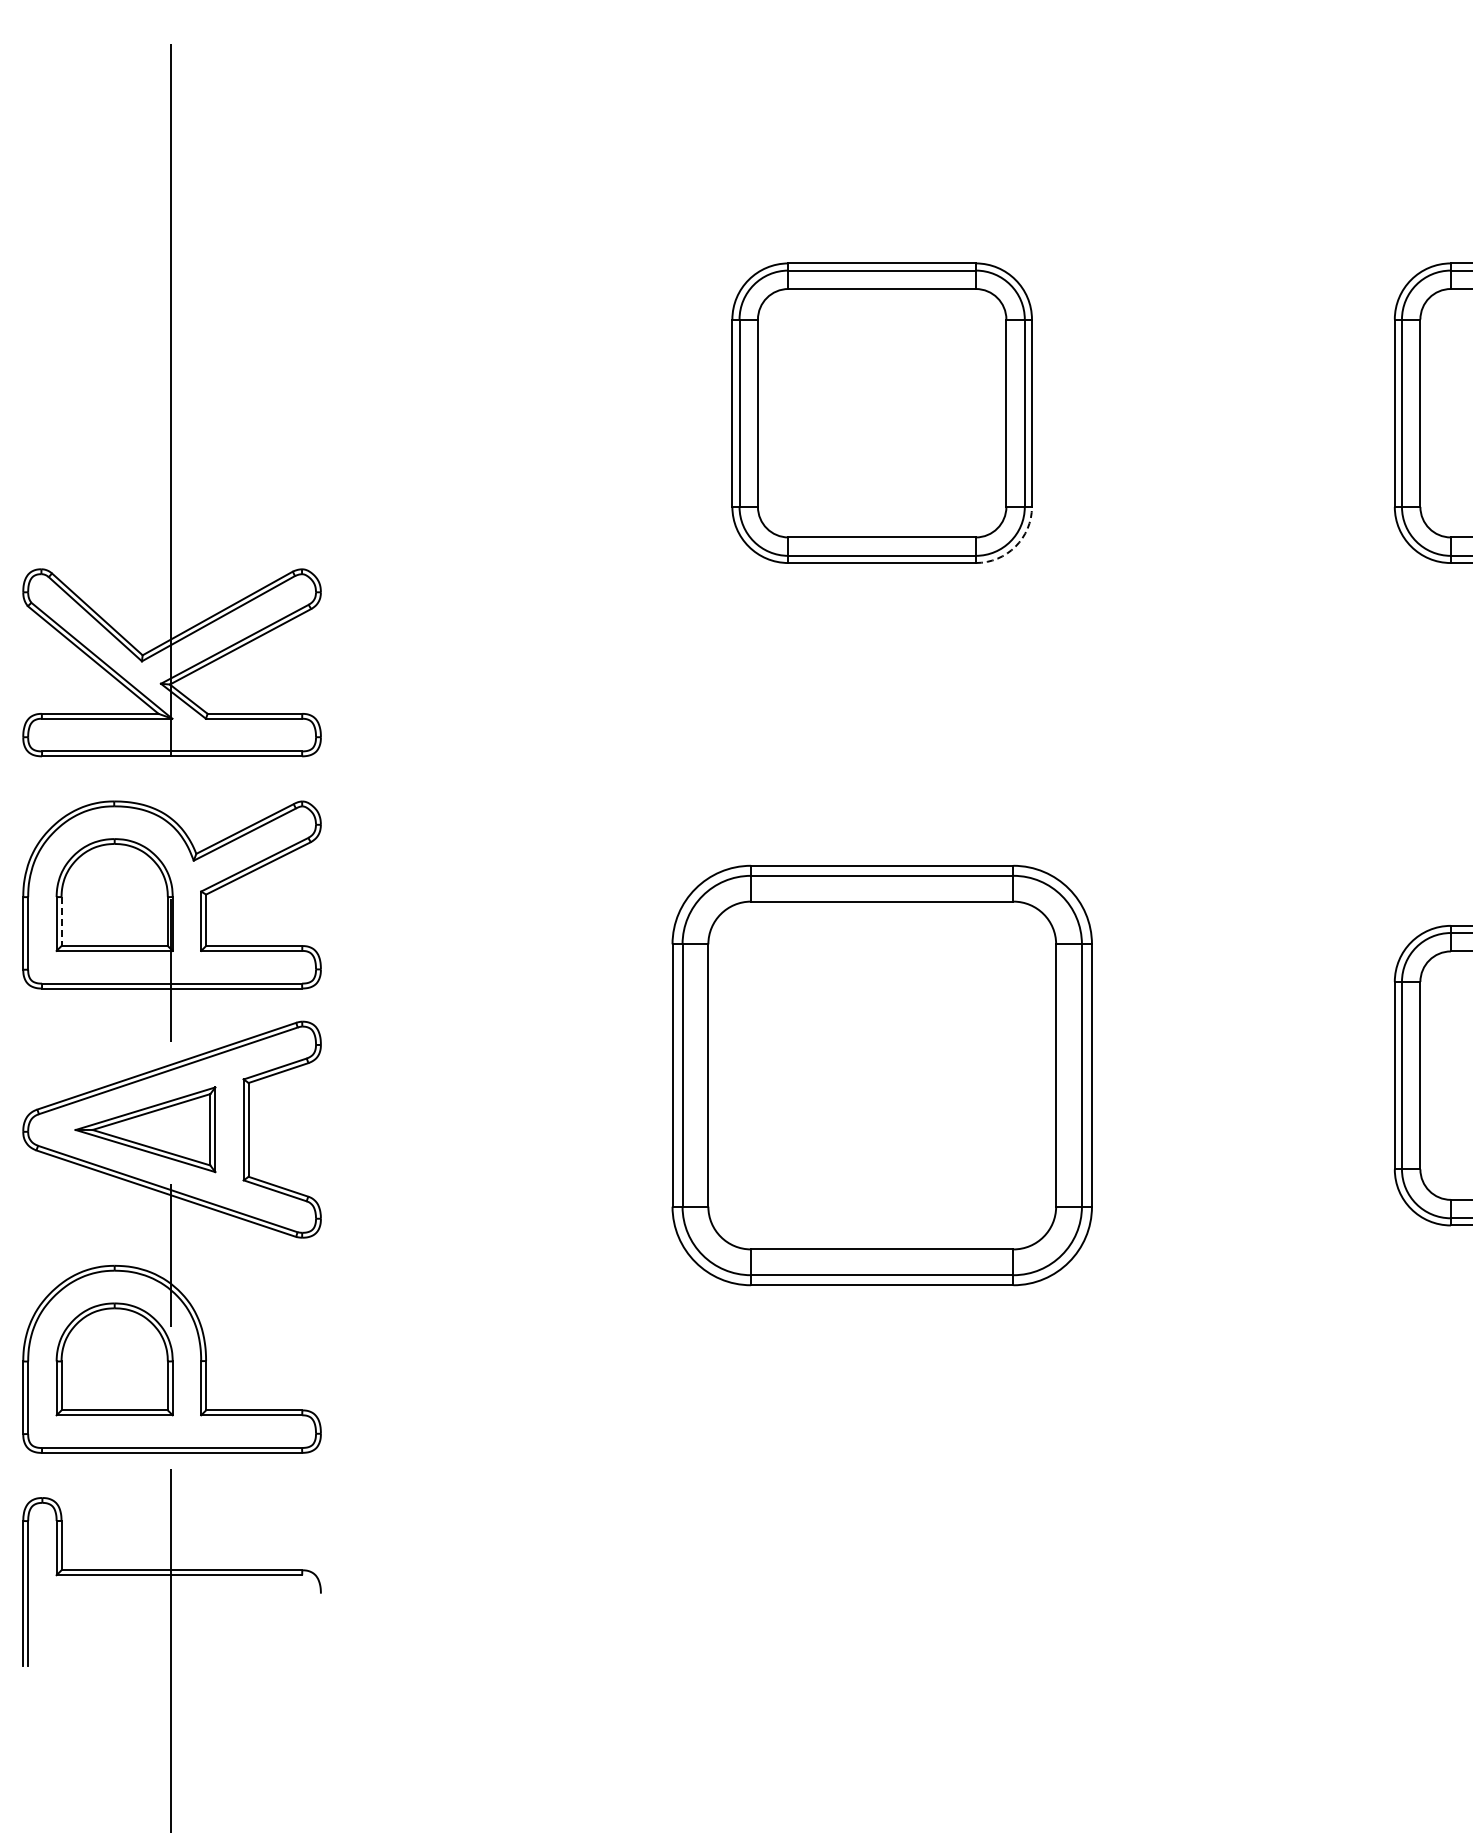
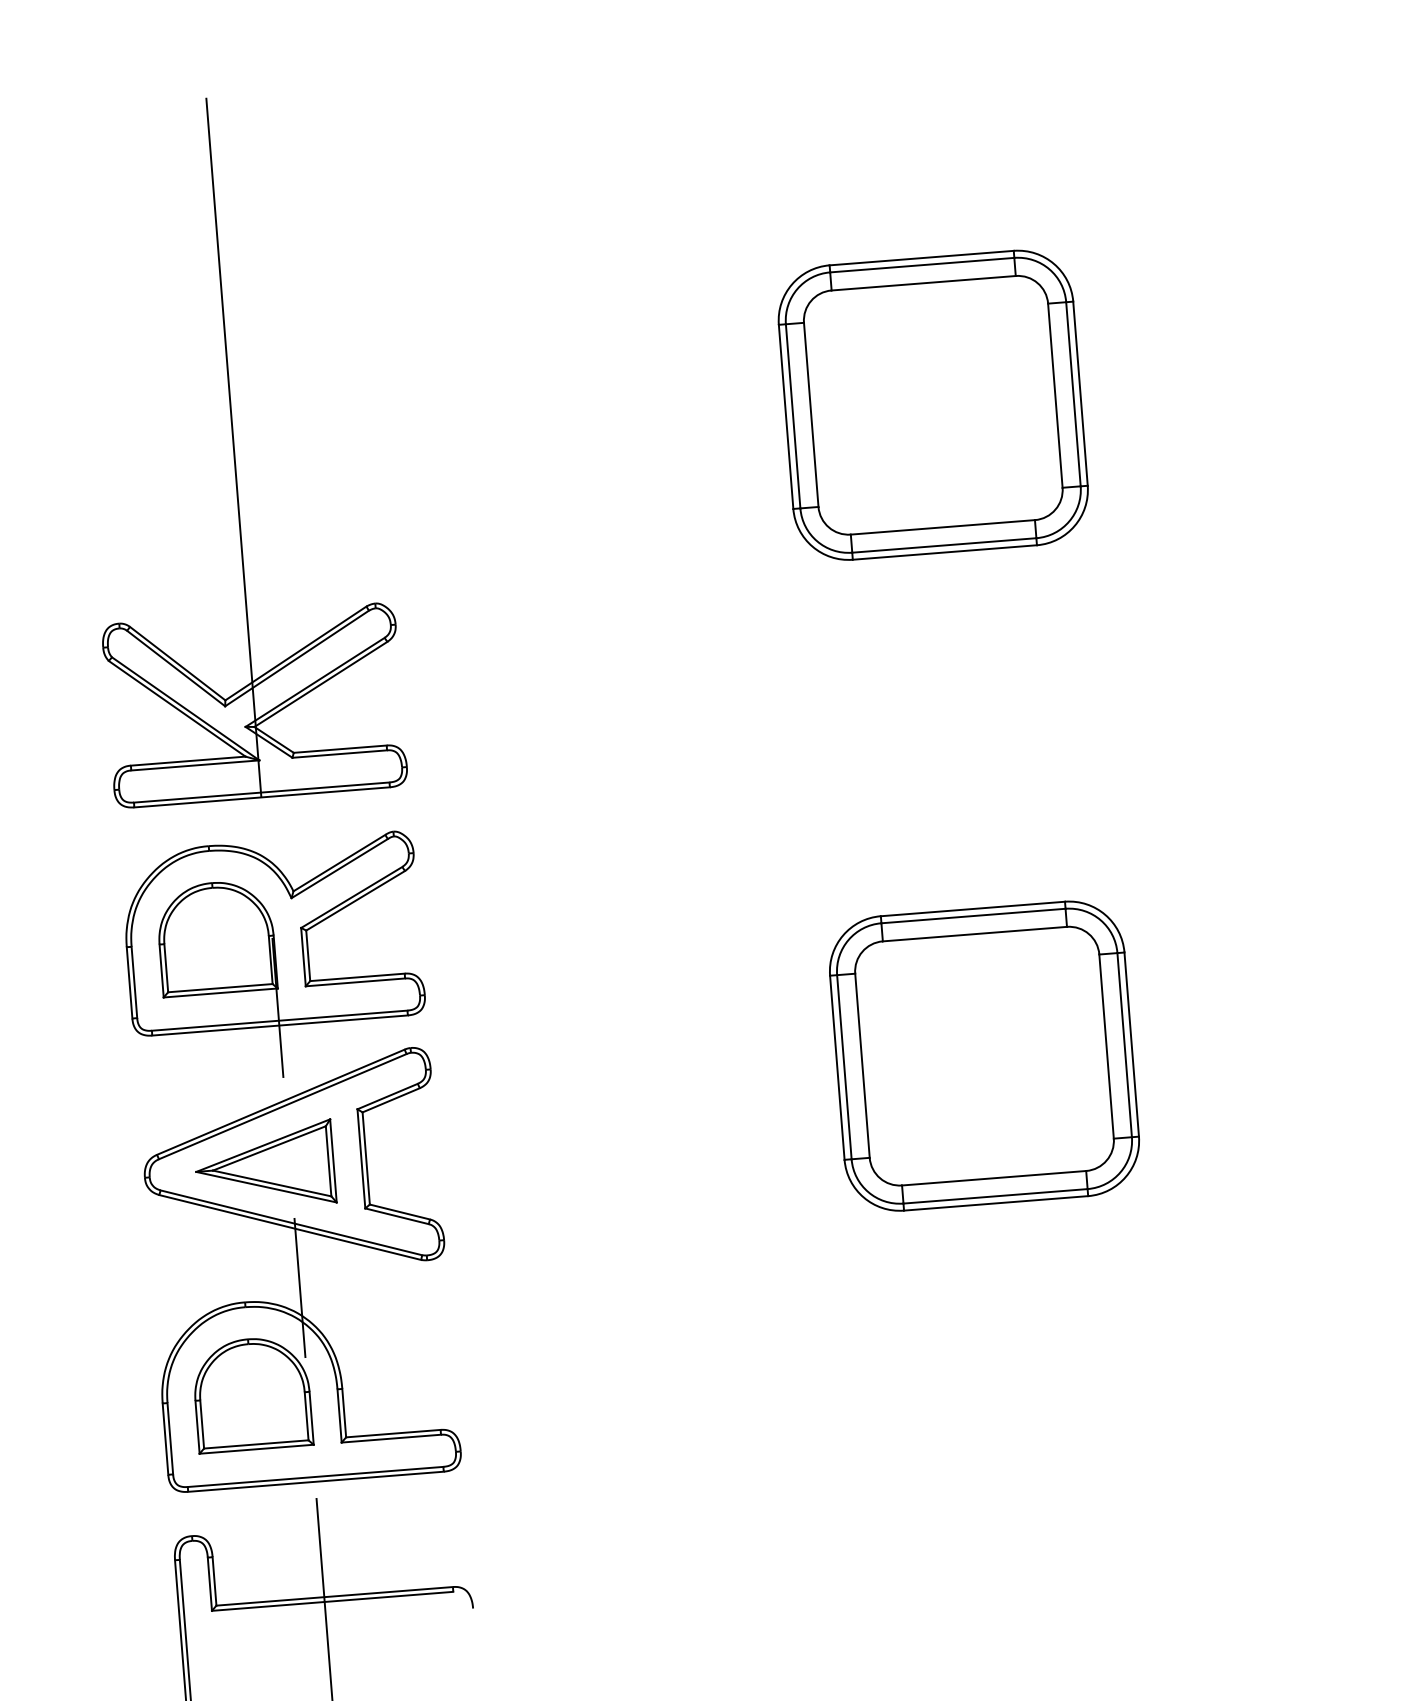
arc: (1015, 546) -> (1074, 525), dashed -> solid
line: (61, 922) -> (166, 969), dashed -> solid
part: (881, 1075) -> (983, 1056), size x0.71

